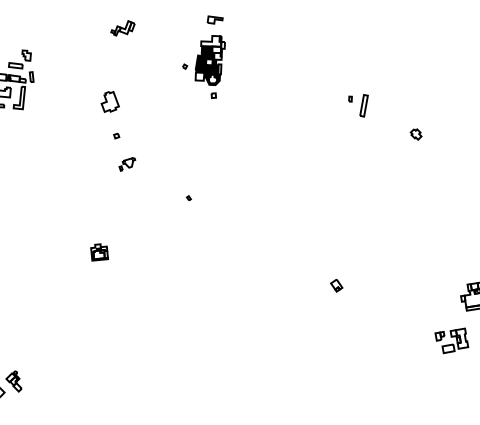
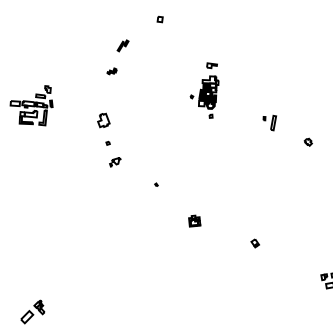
part: (121, 28) -> (111, 71), size x0.6
part: (203, 57) -> (204, 90), moved
part: (99, 251) -> (194, 220), moved

